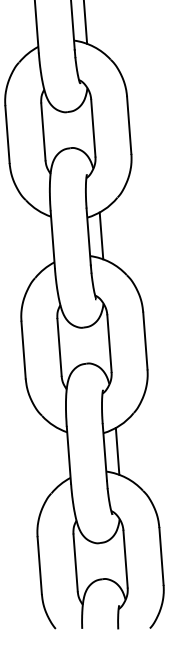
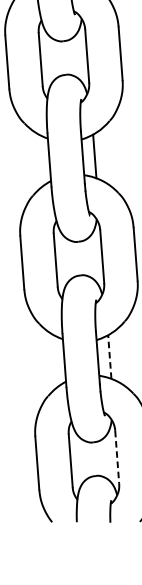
line: (117, 451) -> (109, 357), solid -> dashed
line: (125, 559) -> (117, 457), solid -> dashed

